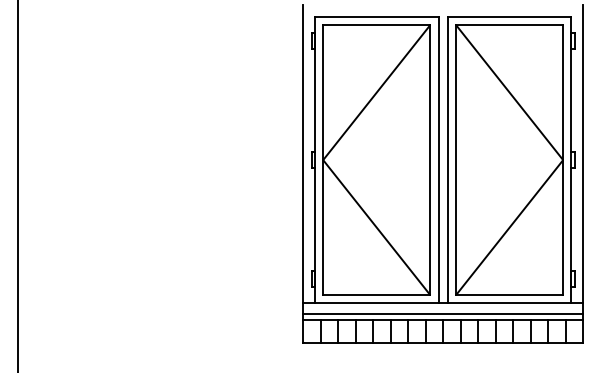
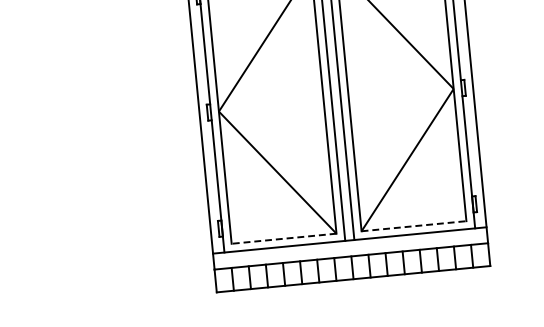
line: (376, 295) -> (283, 239), solid -> dashed
line: (509, 295) -> (413, 226), solid -> dashed
line: (442, 313) -> (350, 250), removed

